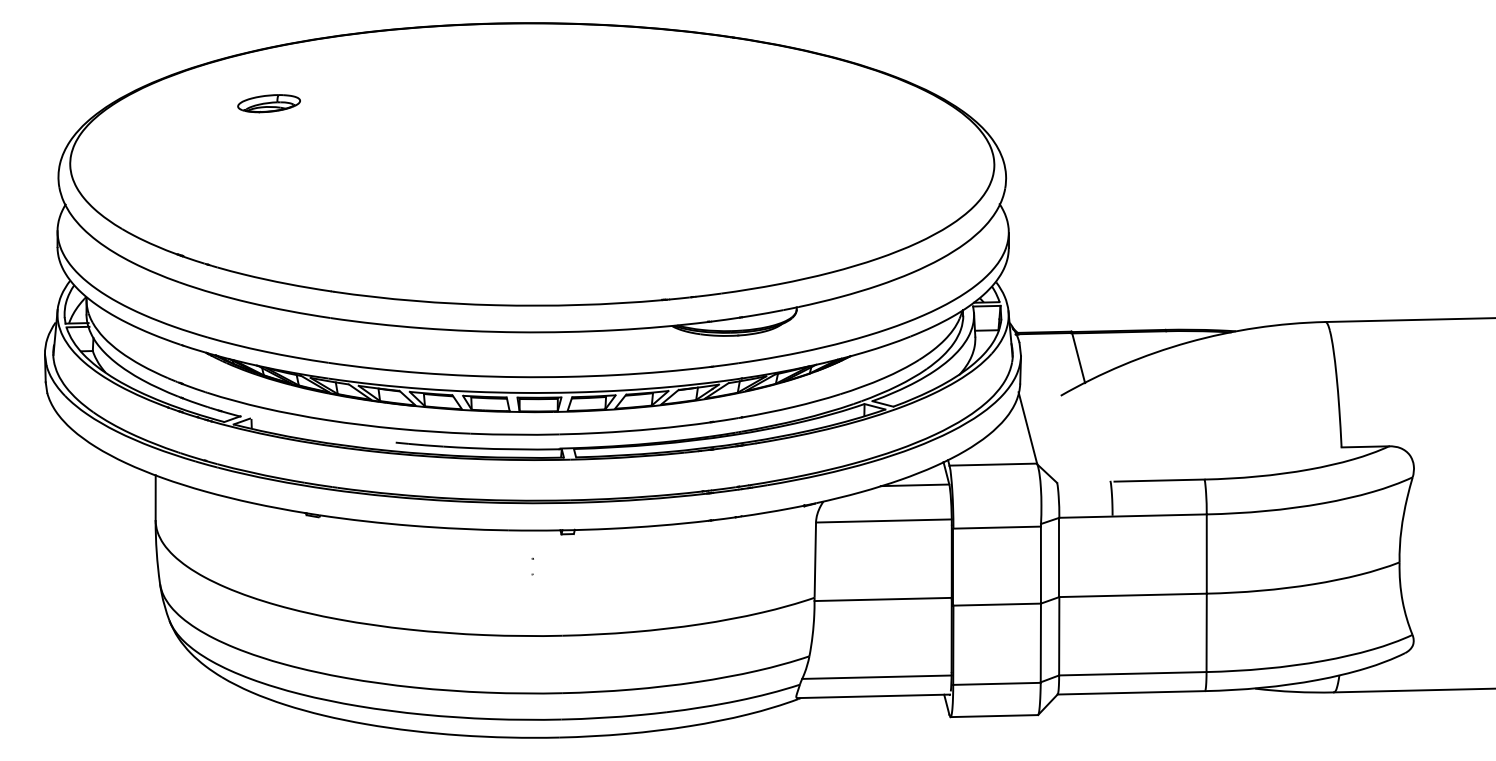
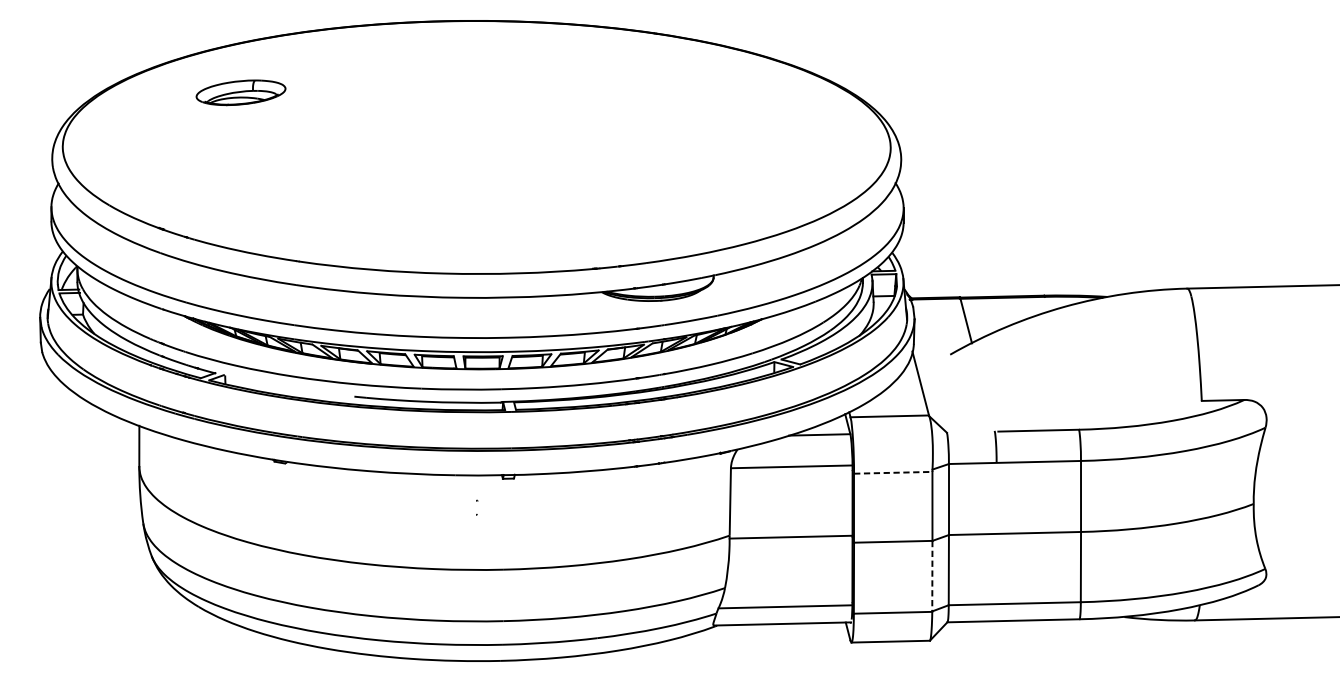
part: (268, 103) -> (240, 92), size x1.6
line: (997, 527) -> (893, 472), solid -> dashed
line: (1040, 643) -> (932, 576), solid -> dashed

